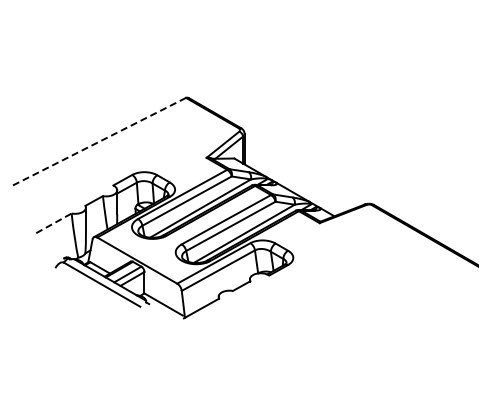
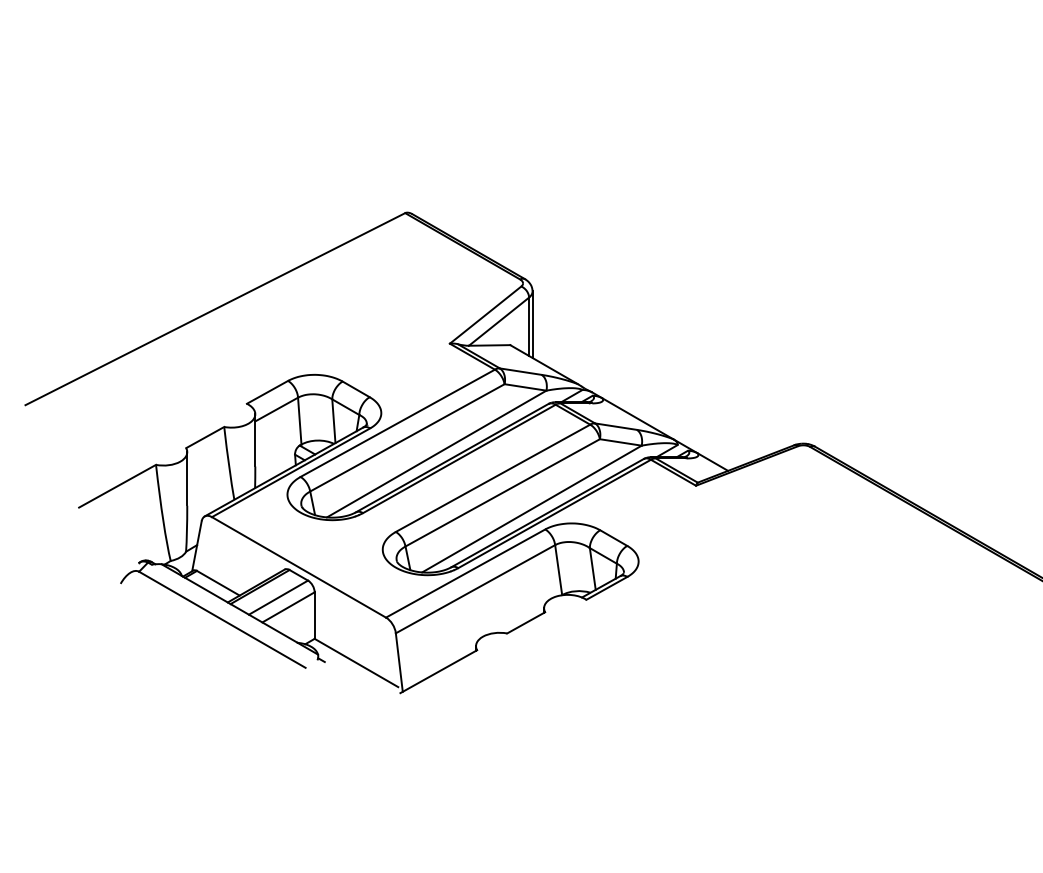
line: (98, 142) -> (214, 310), dashed -> solid
line: (54, 223) -> (118, 486), dashed -> solid

